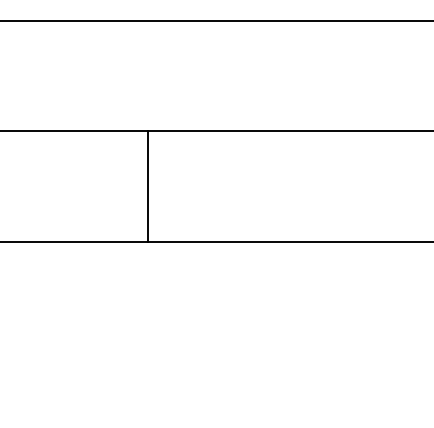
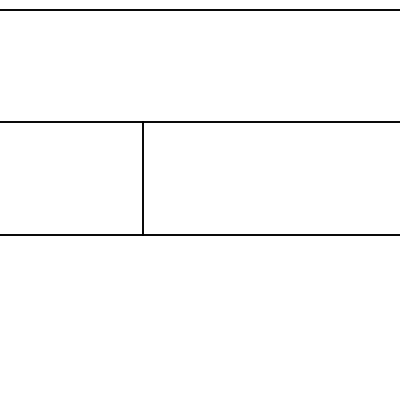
line: (147, 186) -> (142, 178), moved

